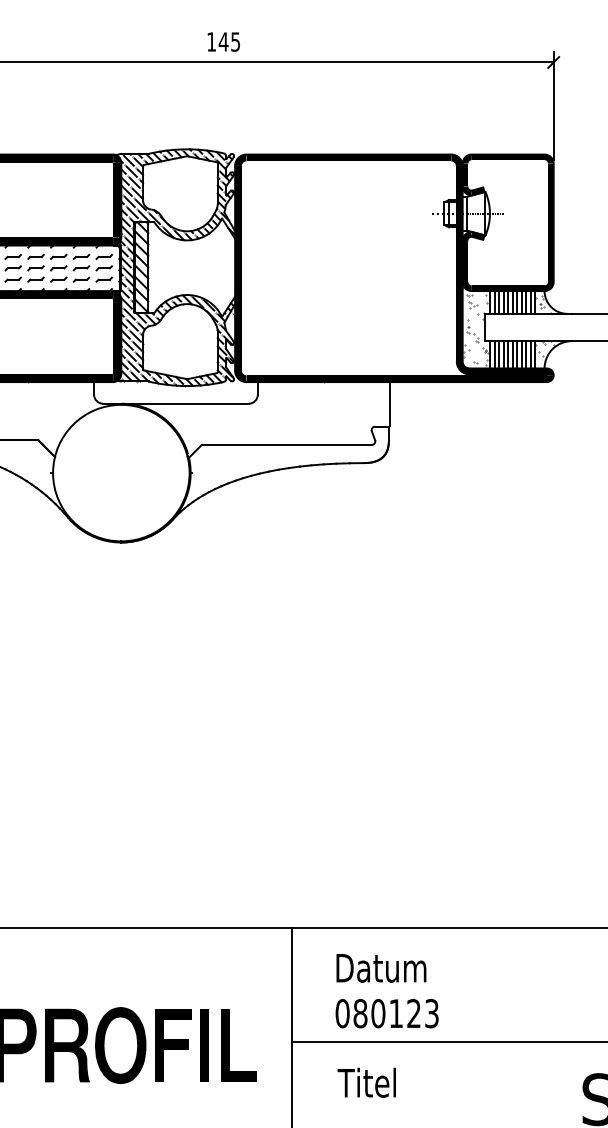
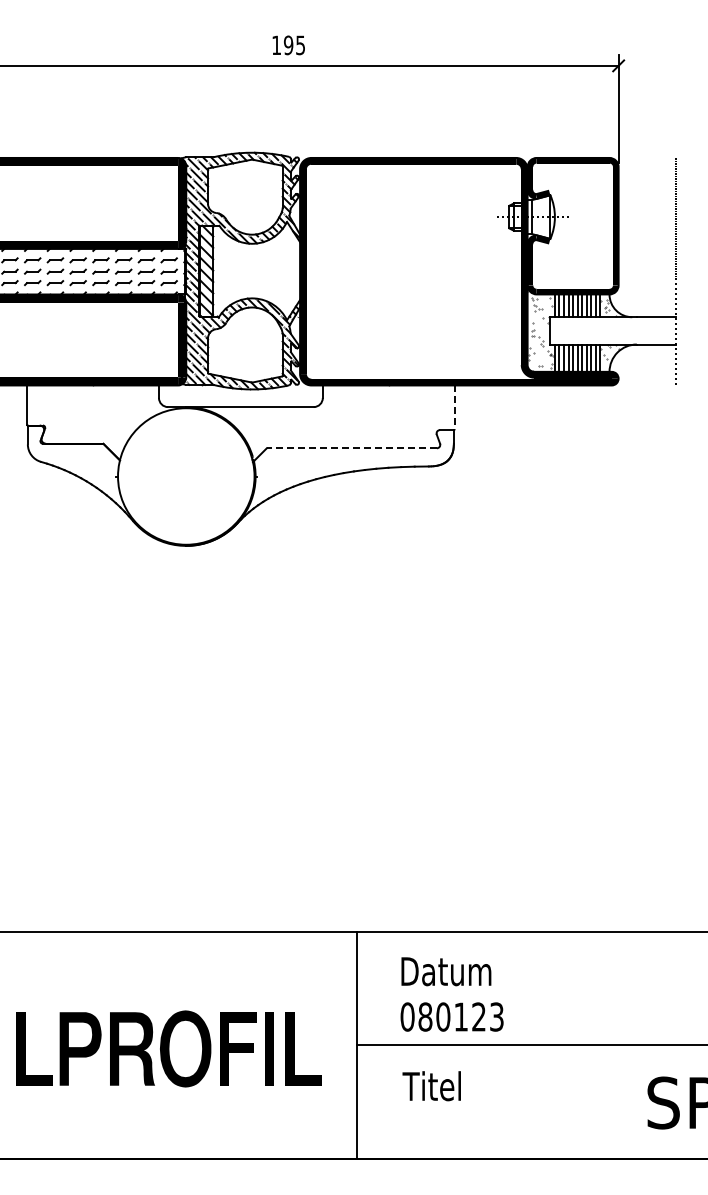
text: (223, 42) -> (288, 45), 145 -> 195
line: (389, 404) -> (454, 407), solid -> dashed
line: (286, 445) -> (351, 448), solid -> dashed

